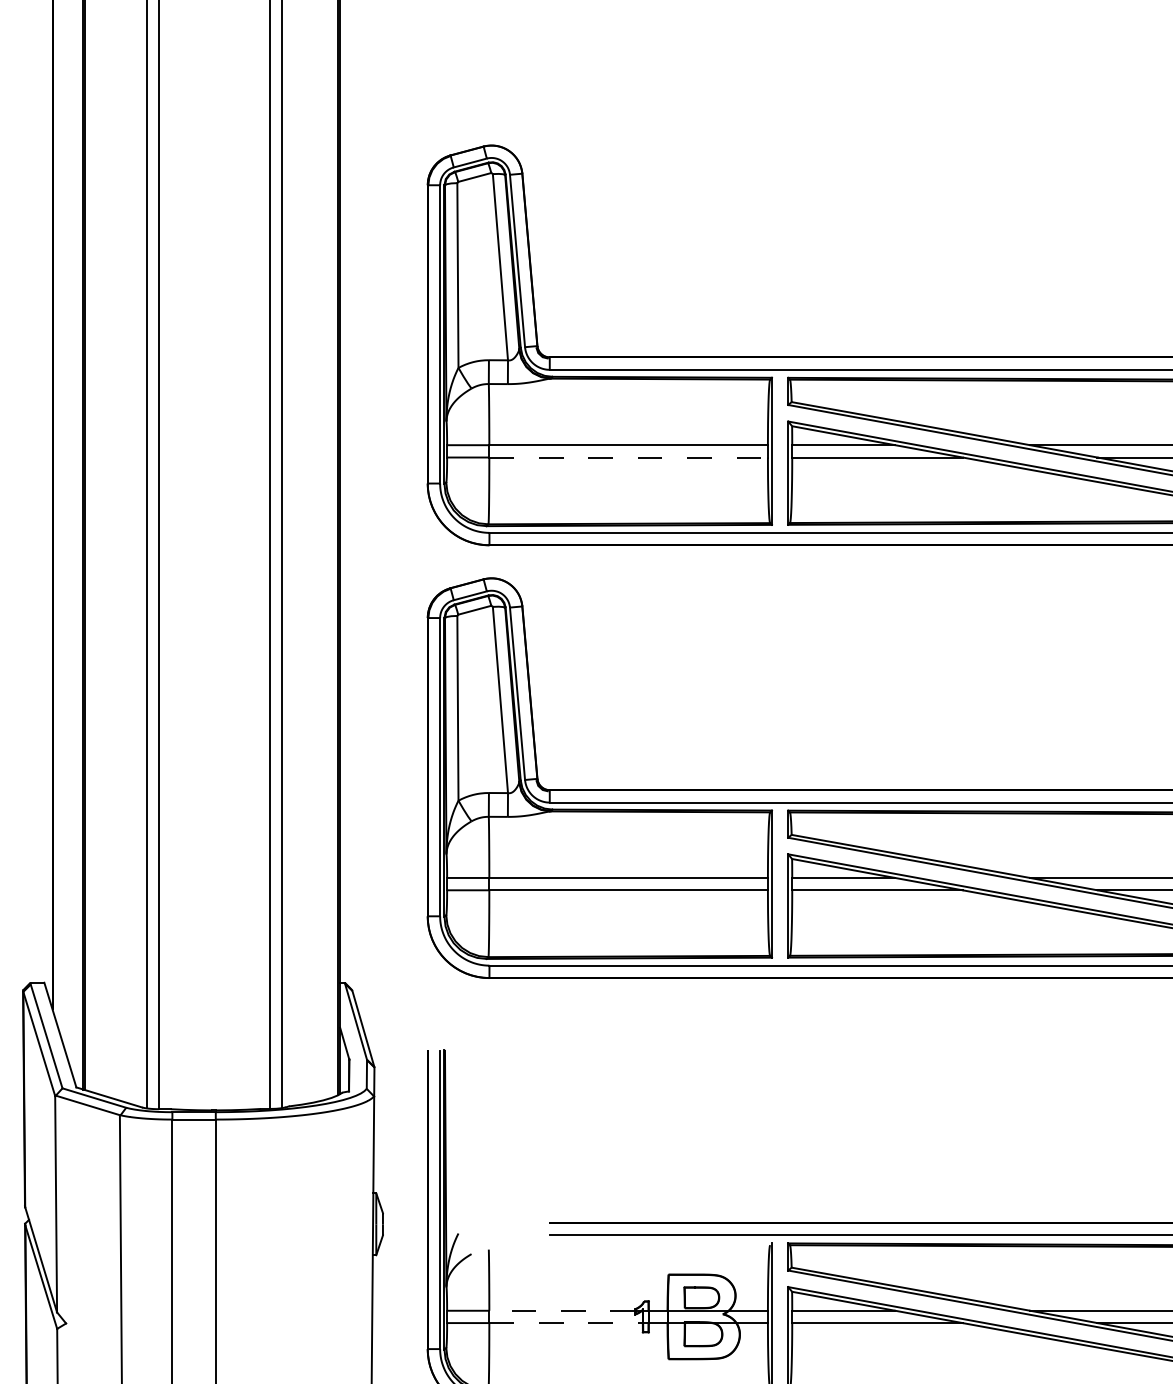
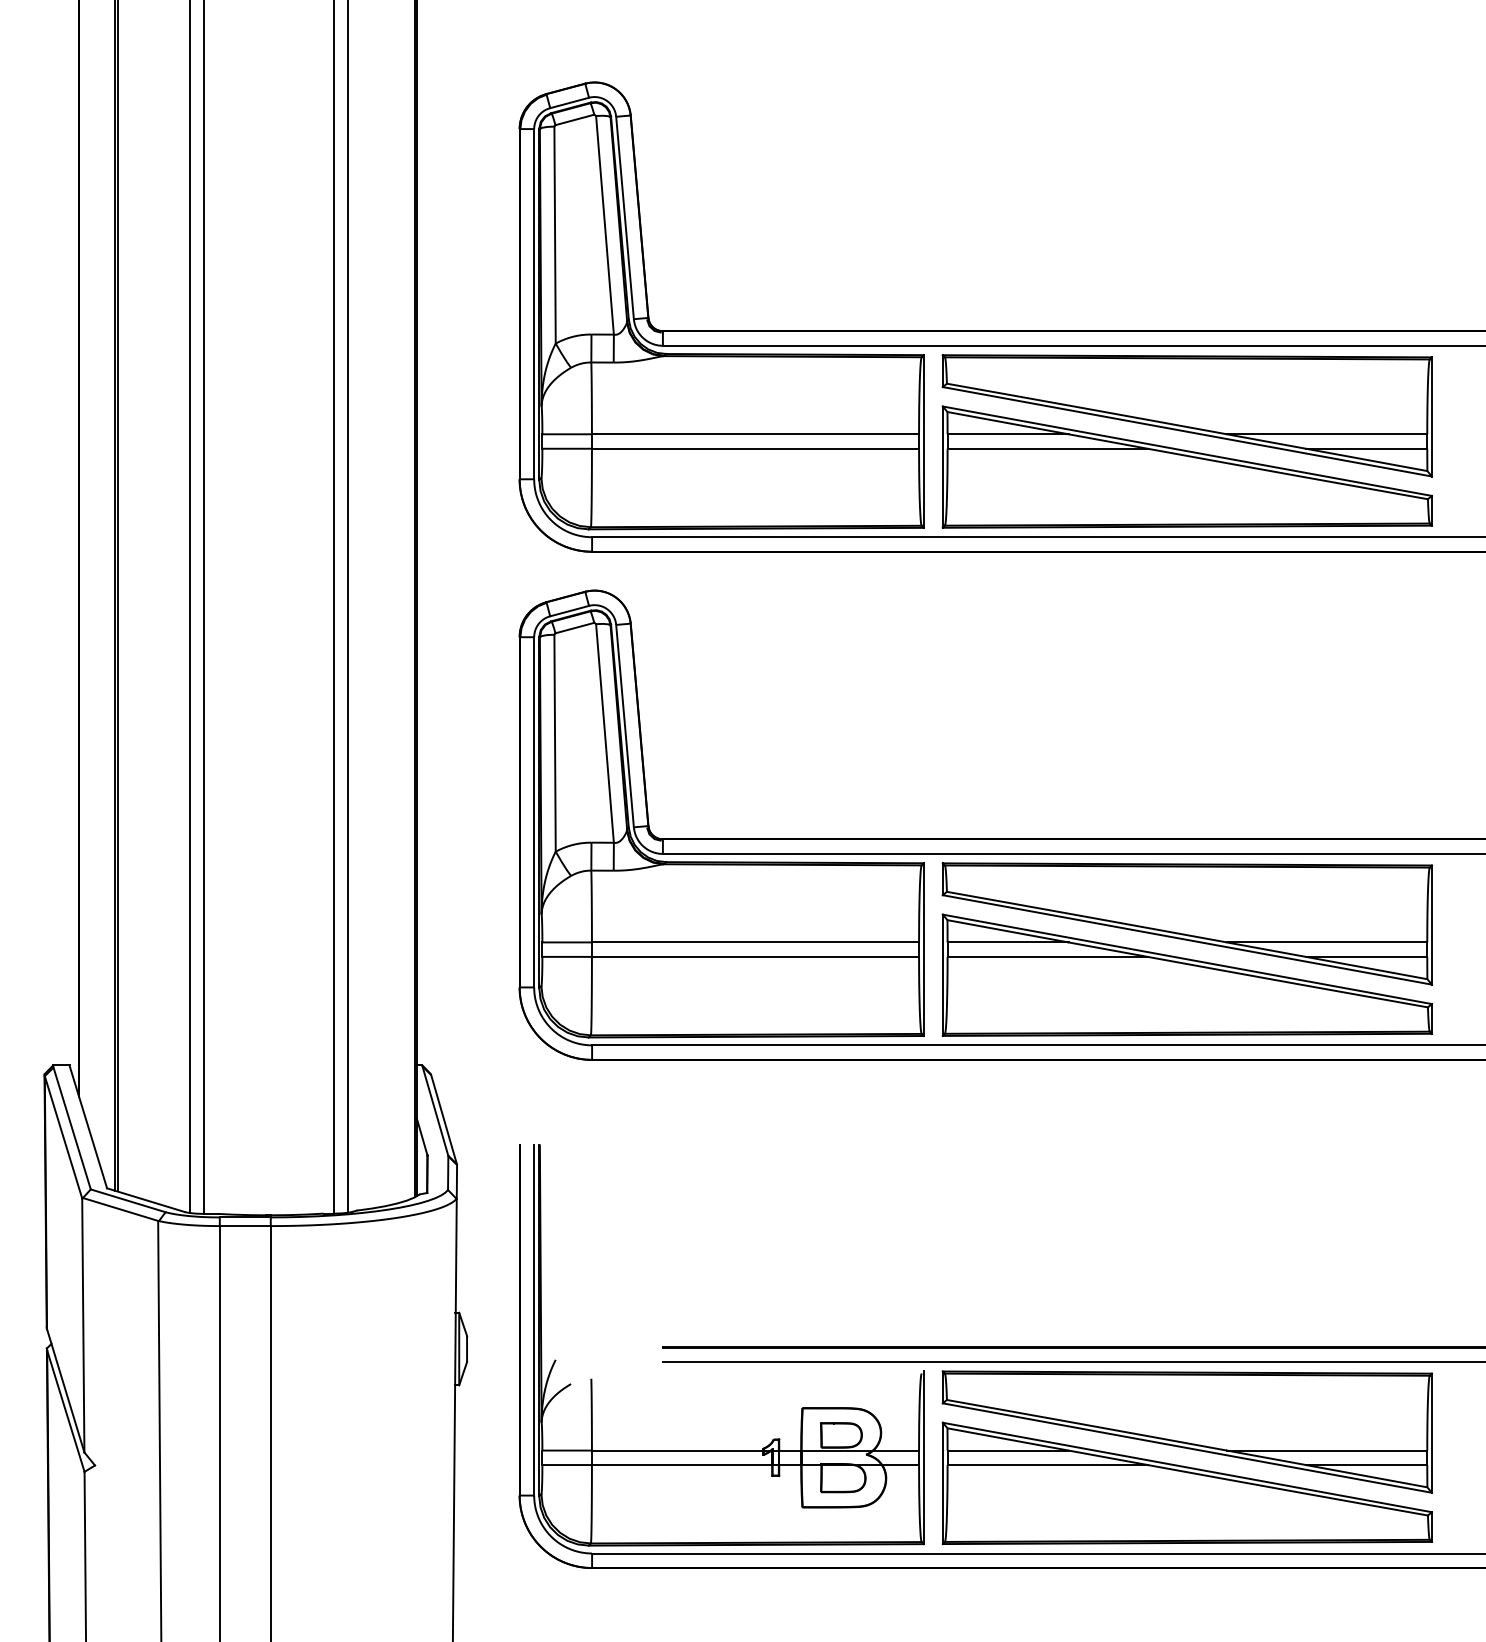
line: (628, 457) -> (755, 448), dashed -> solid
line: (562, 1310) -> (677, 1450), dashed -> solid
line: (566, 1323) -> (682, 1465), dashed -> solid

